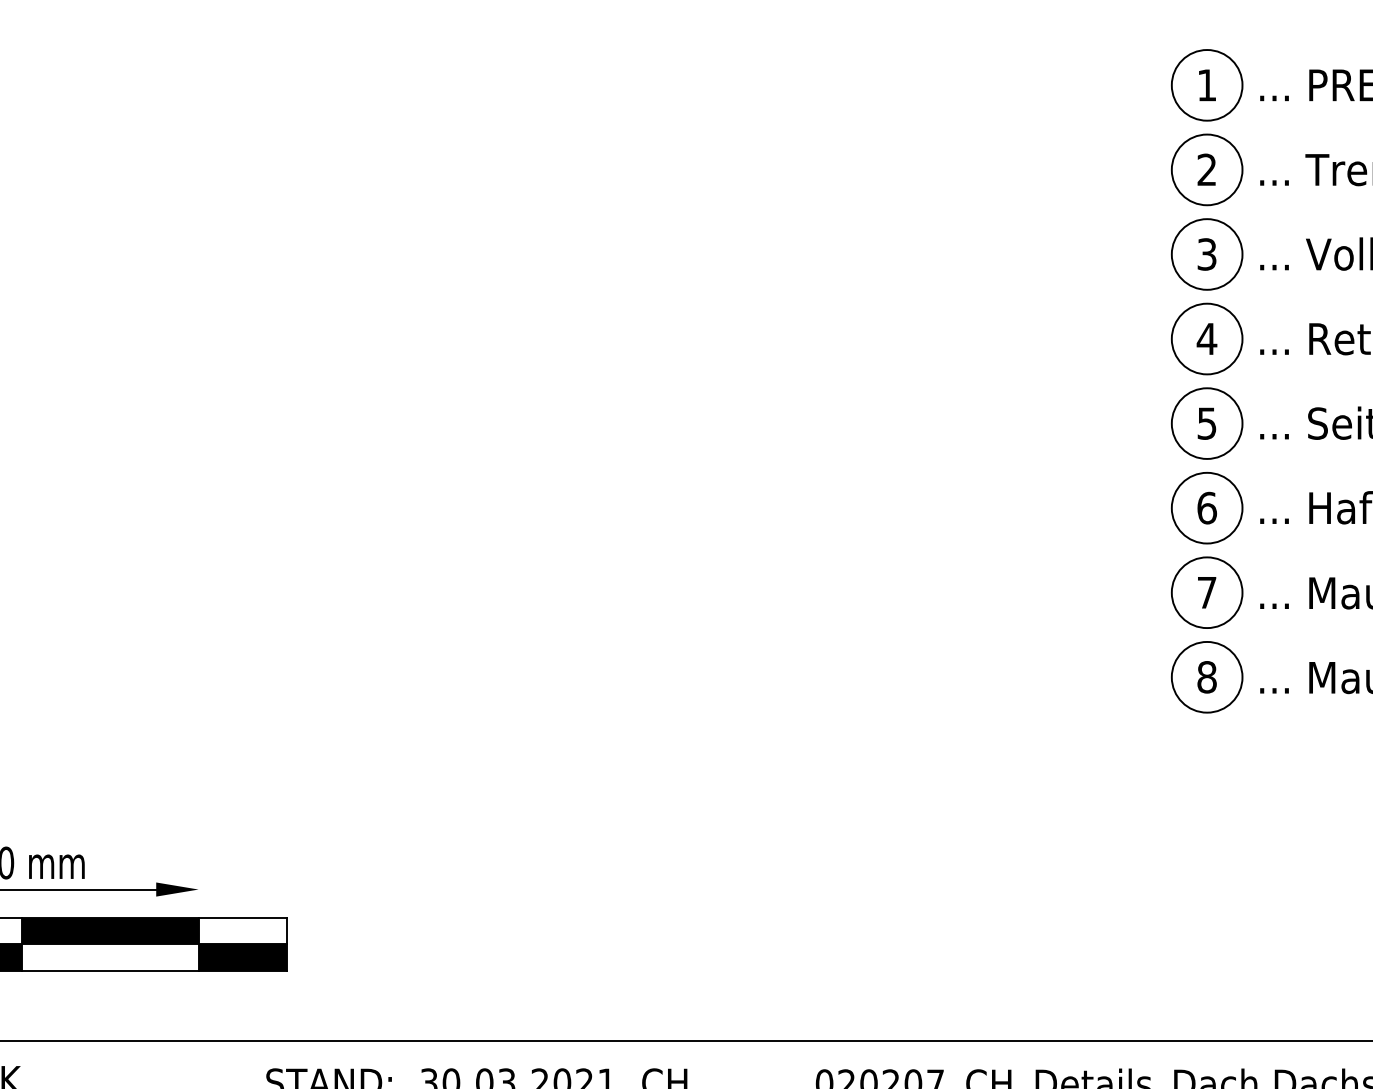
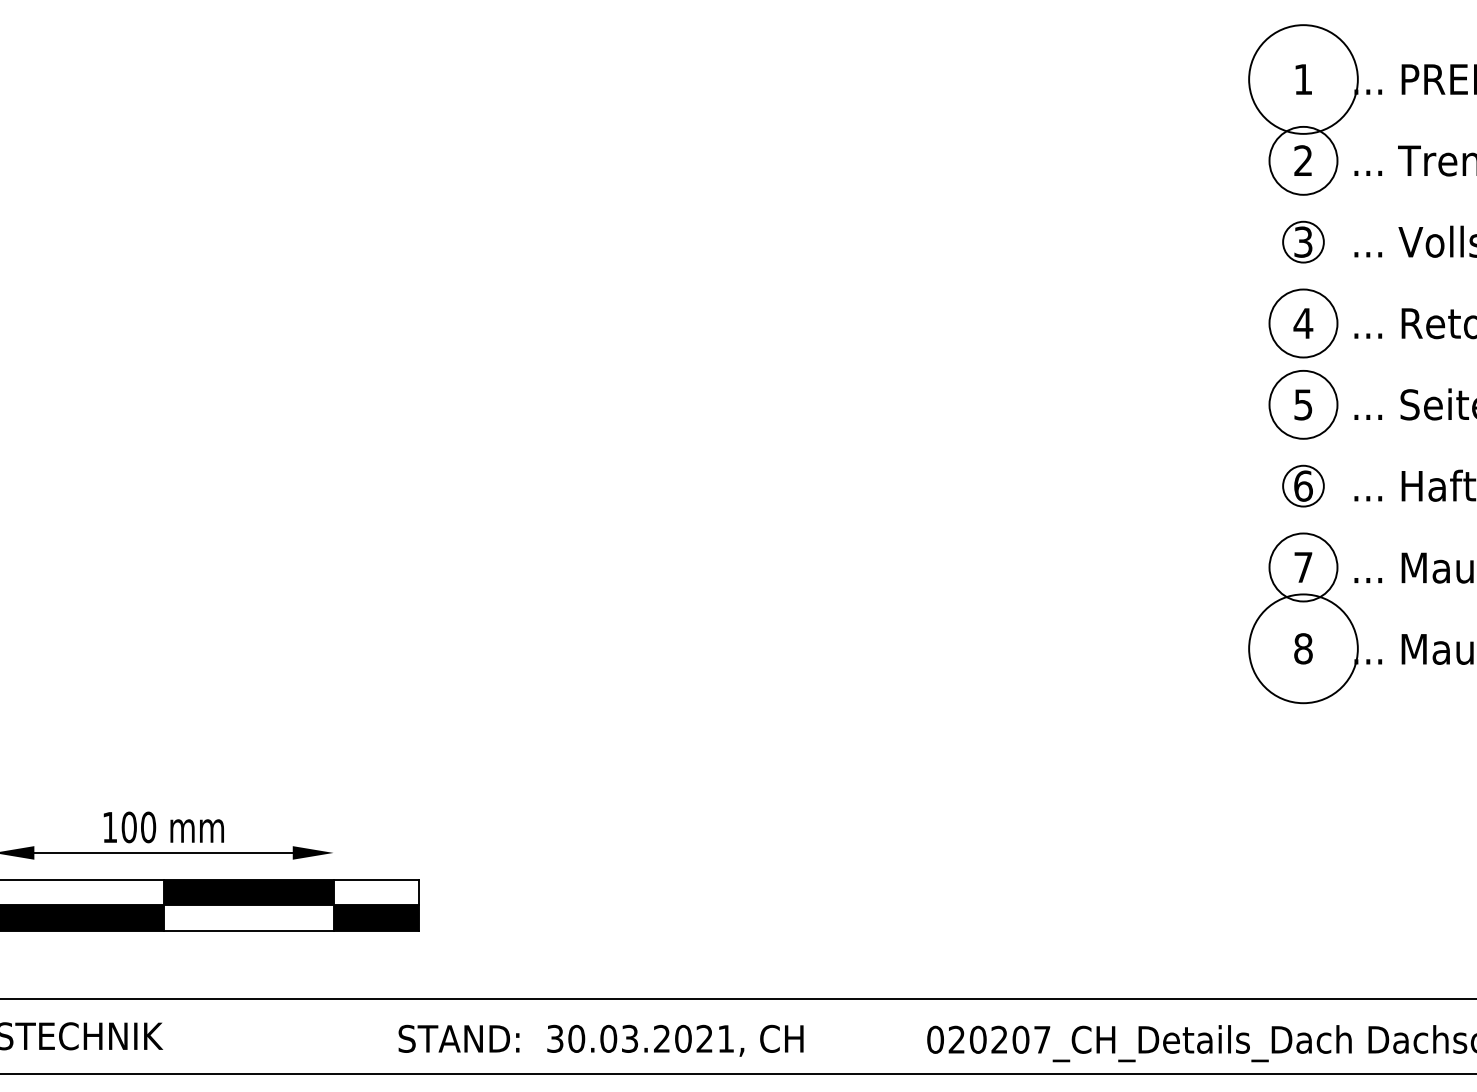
circle: (1207, 85) -> (1303, 79), size x1.6
circle: (1207, 254) -> (1303, 242), size x0.6
circle: (1207, 508) -> (1303, 486), size x0.6
circle: (1207, 676) -> (1303, 648), size x1.6

